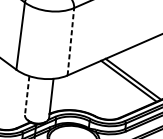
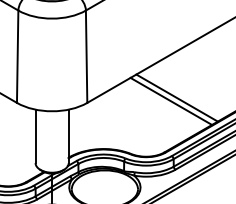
line: (70, 41) -> (86, 56), dashed -> solid
line: (27, 95) -> (35, 136), dashed -> solid

